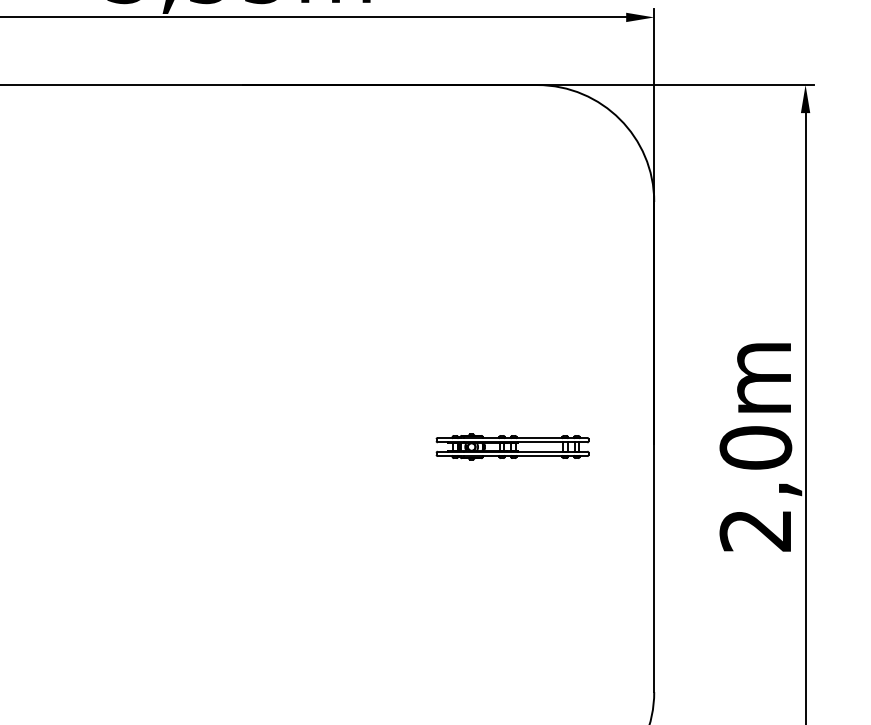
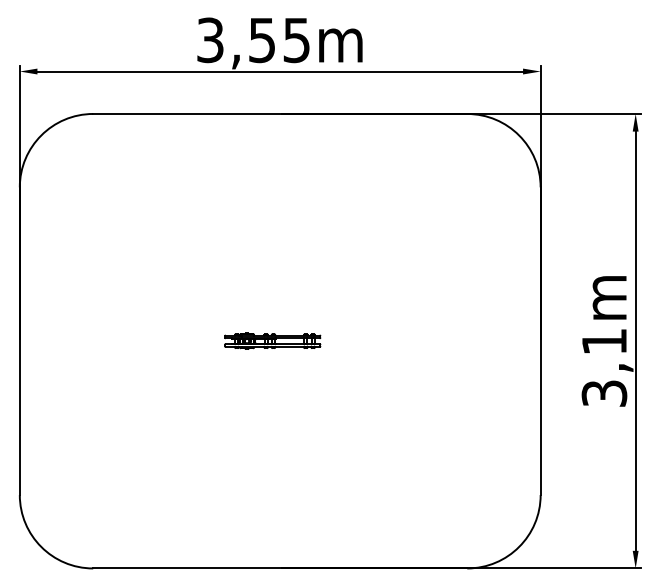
part: (512, 445) -> (272, 340), moved
text: (755, 488) -> (604, 367), 2,0m -> 3,1m

